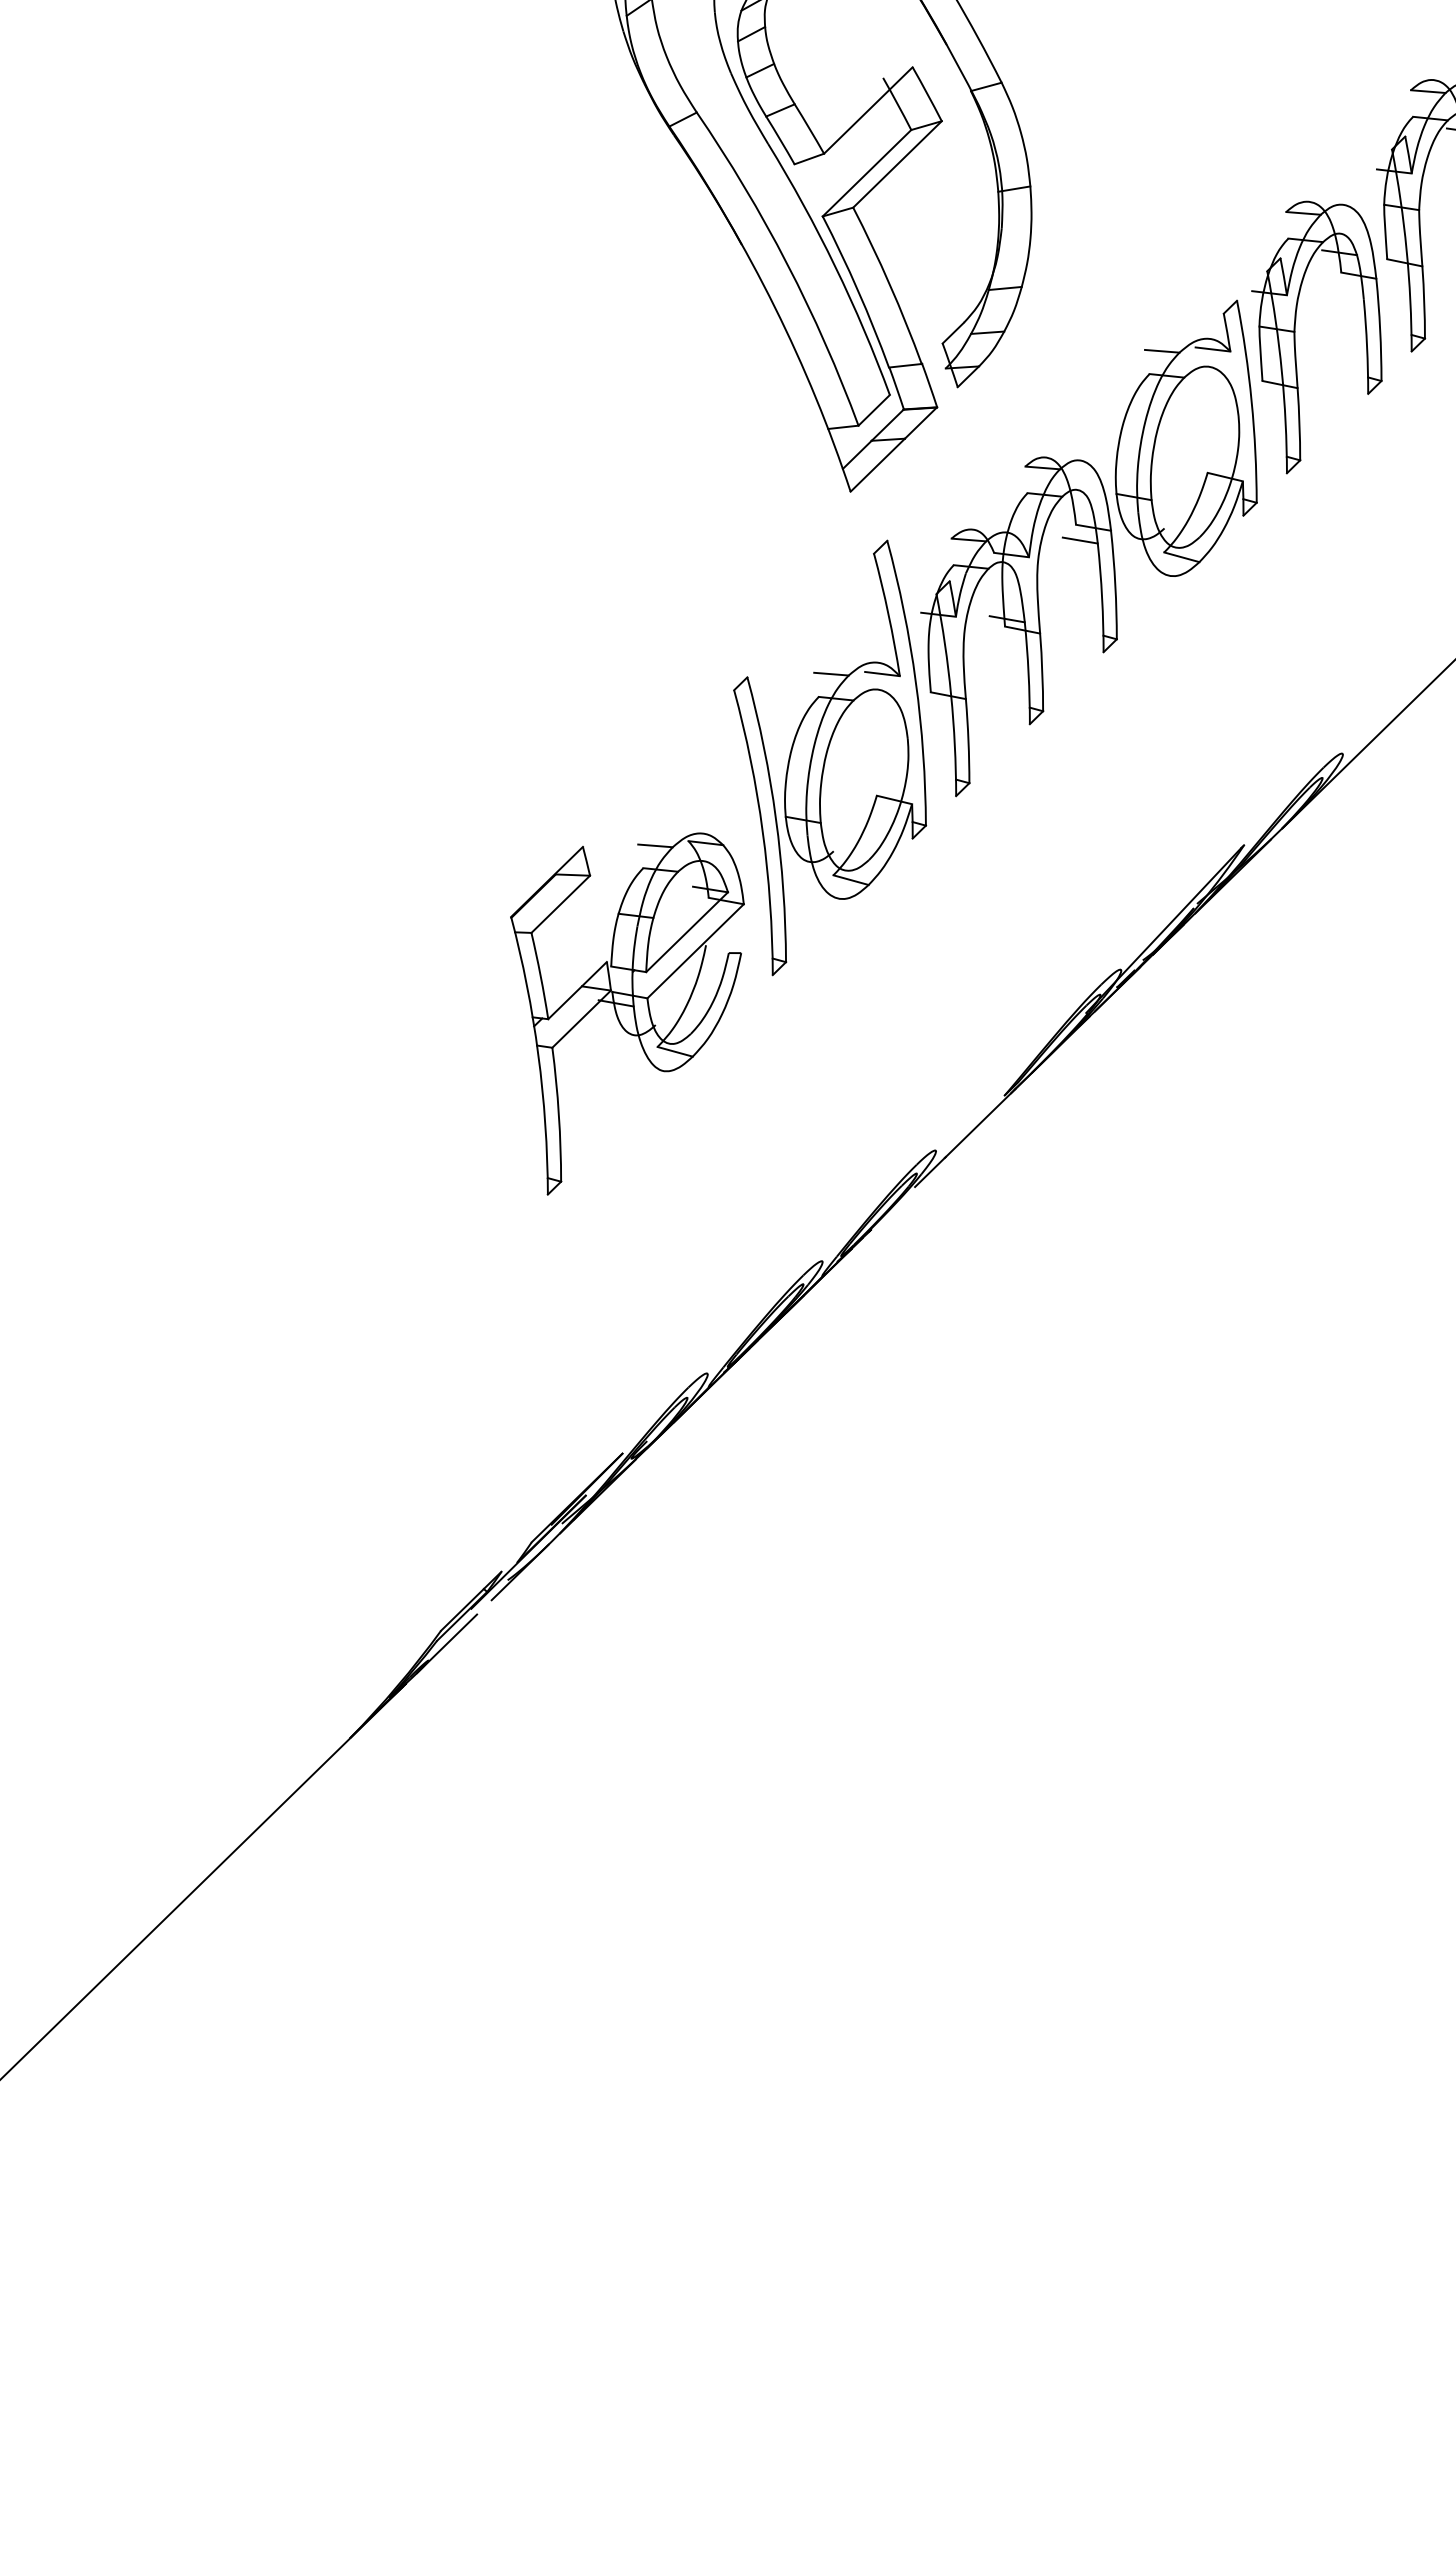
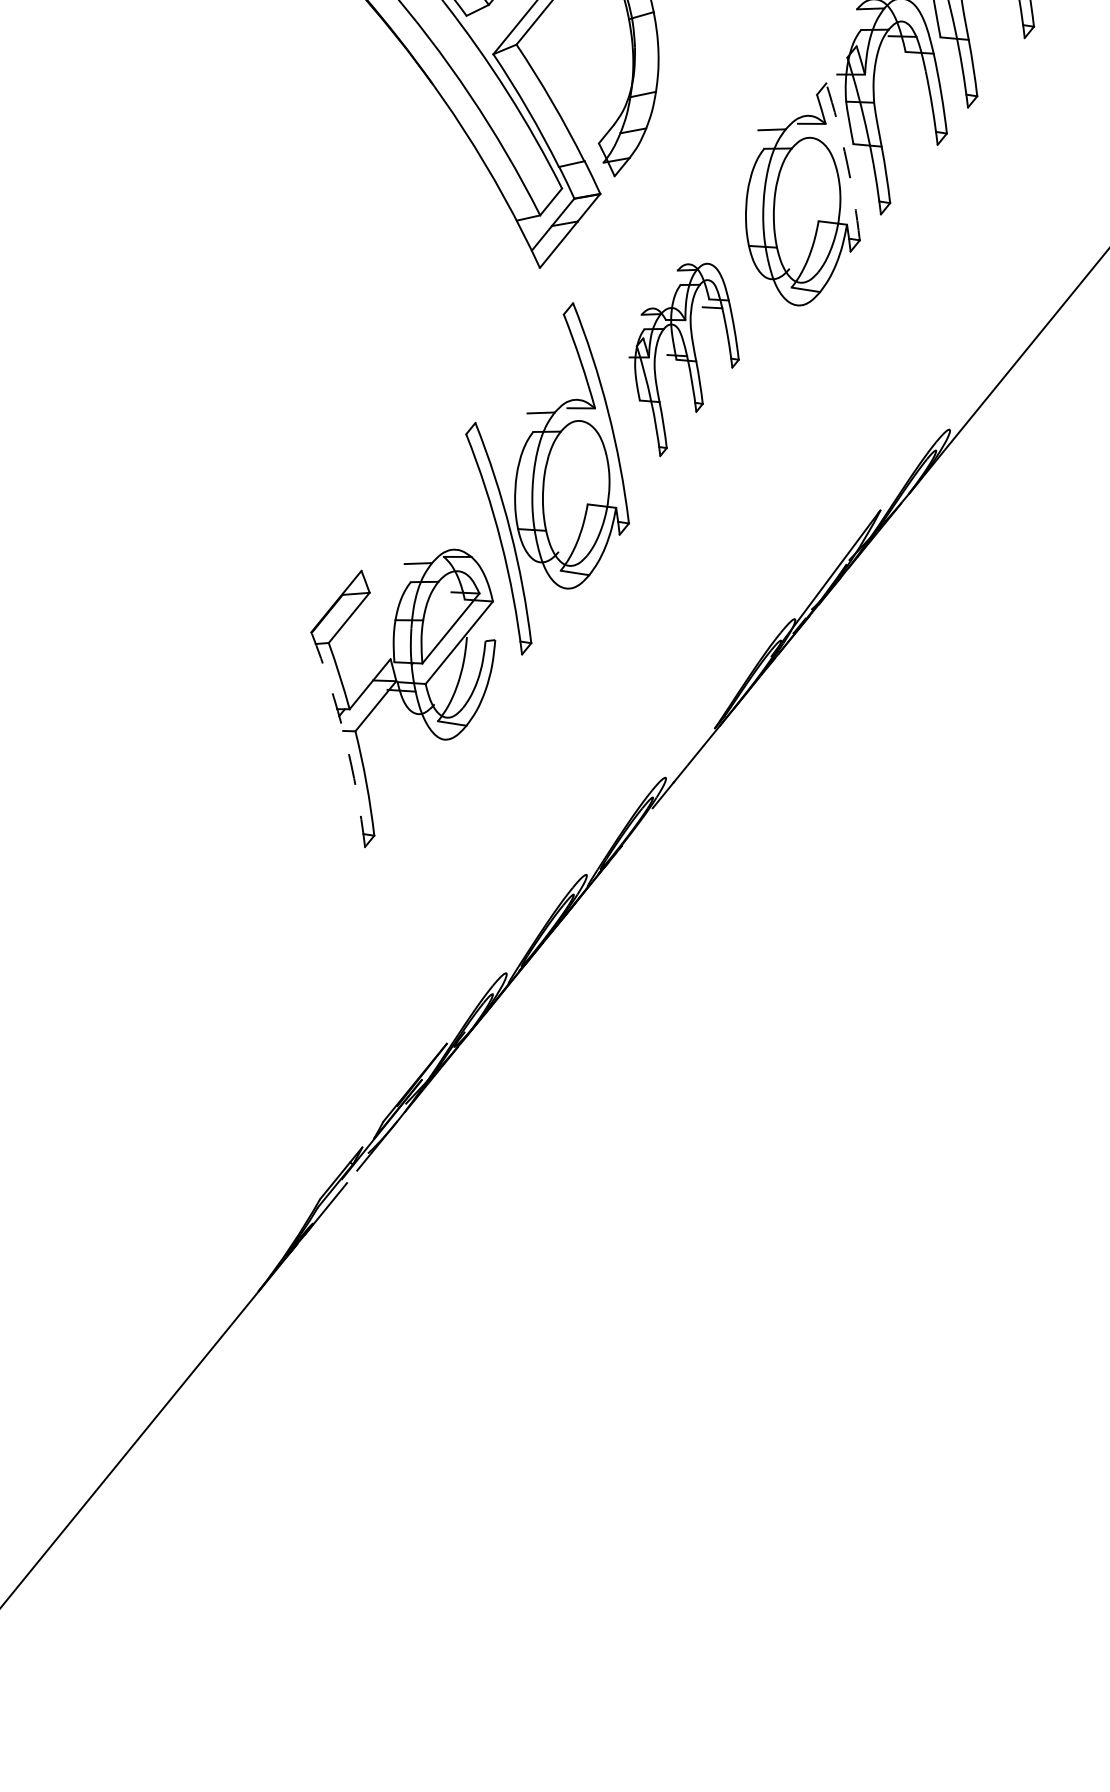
arc: (1251, 401) -> (846, 161), solid -> dashed
part: (1018, 626) -> (683, 358), size x0.7
arc: (538, 1054) -> (345, 737), solid -> dashed

